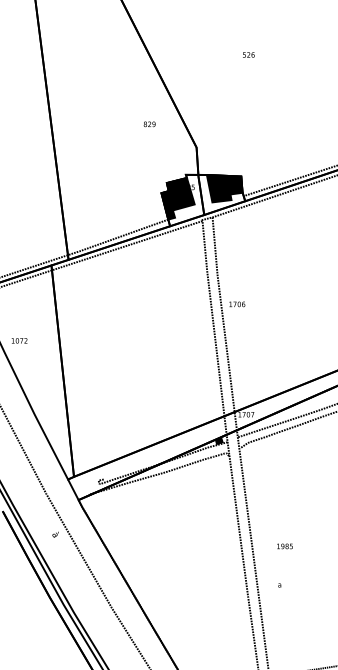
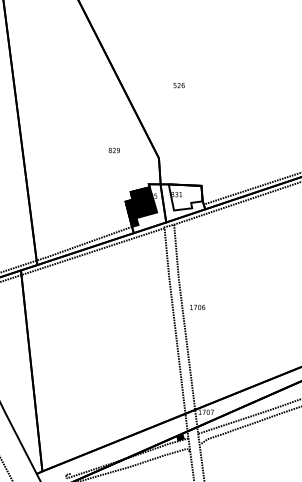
text: (248, 54) -> (178, 85), moved
text: (149, 124) -> (114, 150), moved
fill: (224, 188) -> (185, 197), removed

